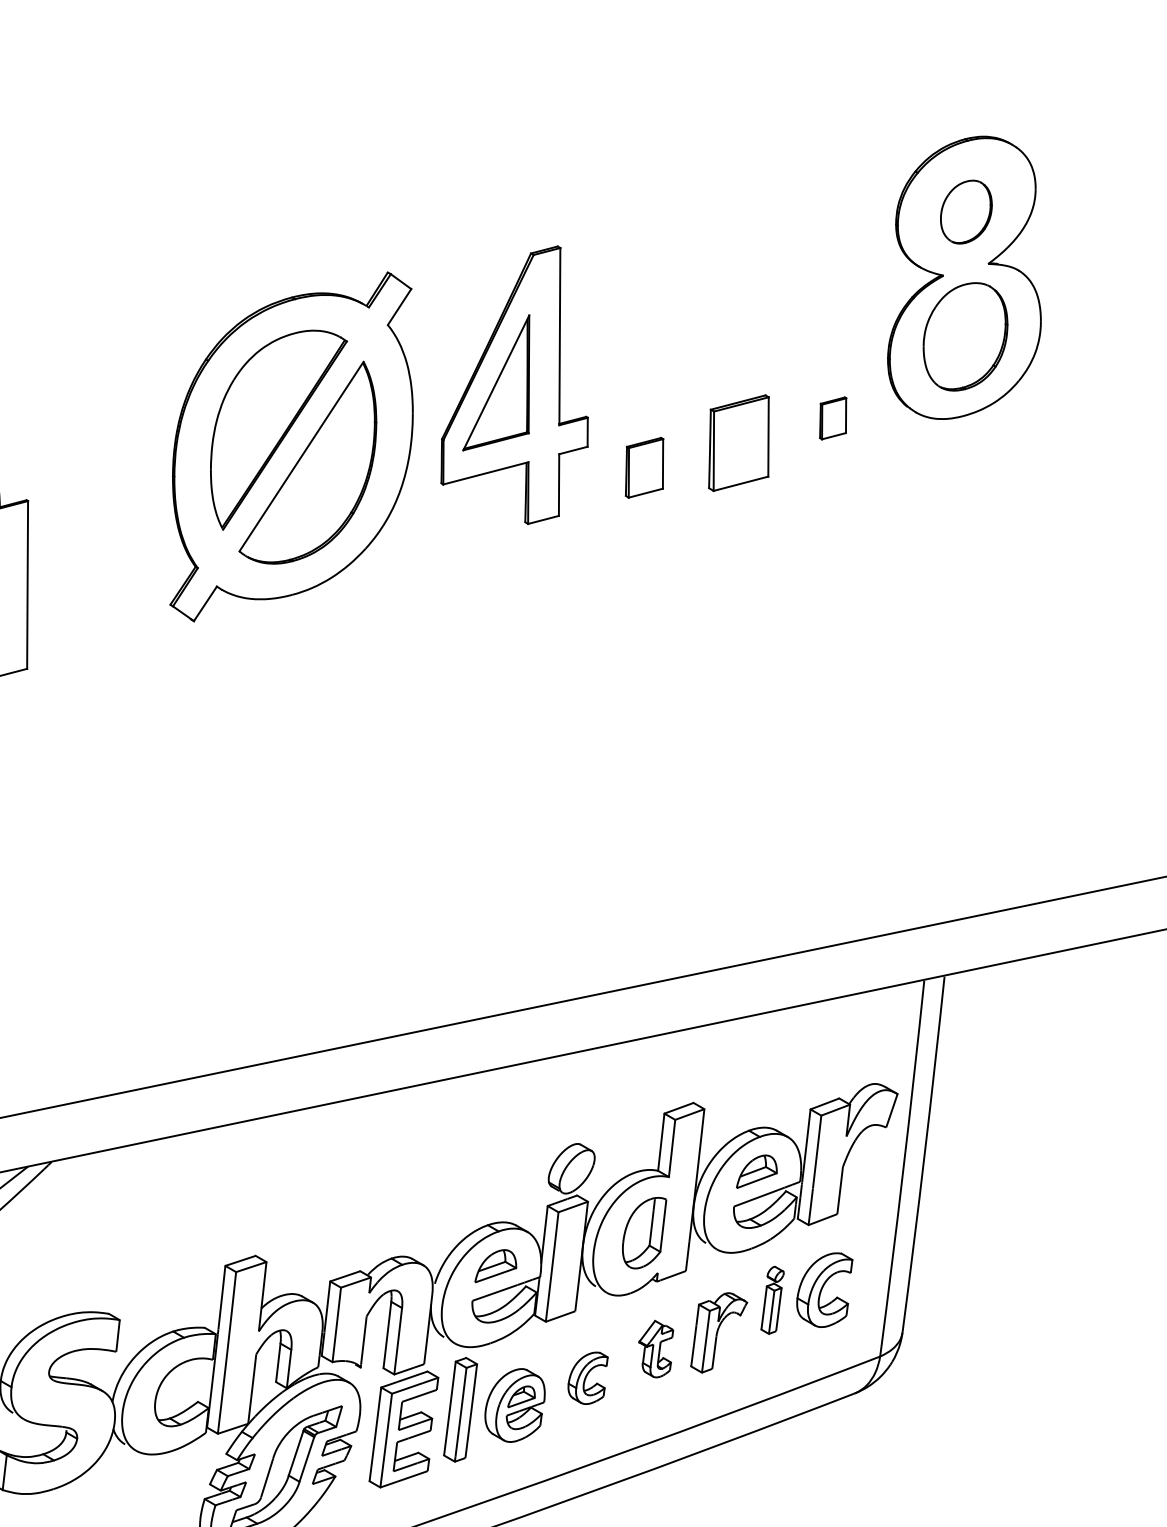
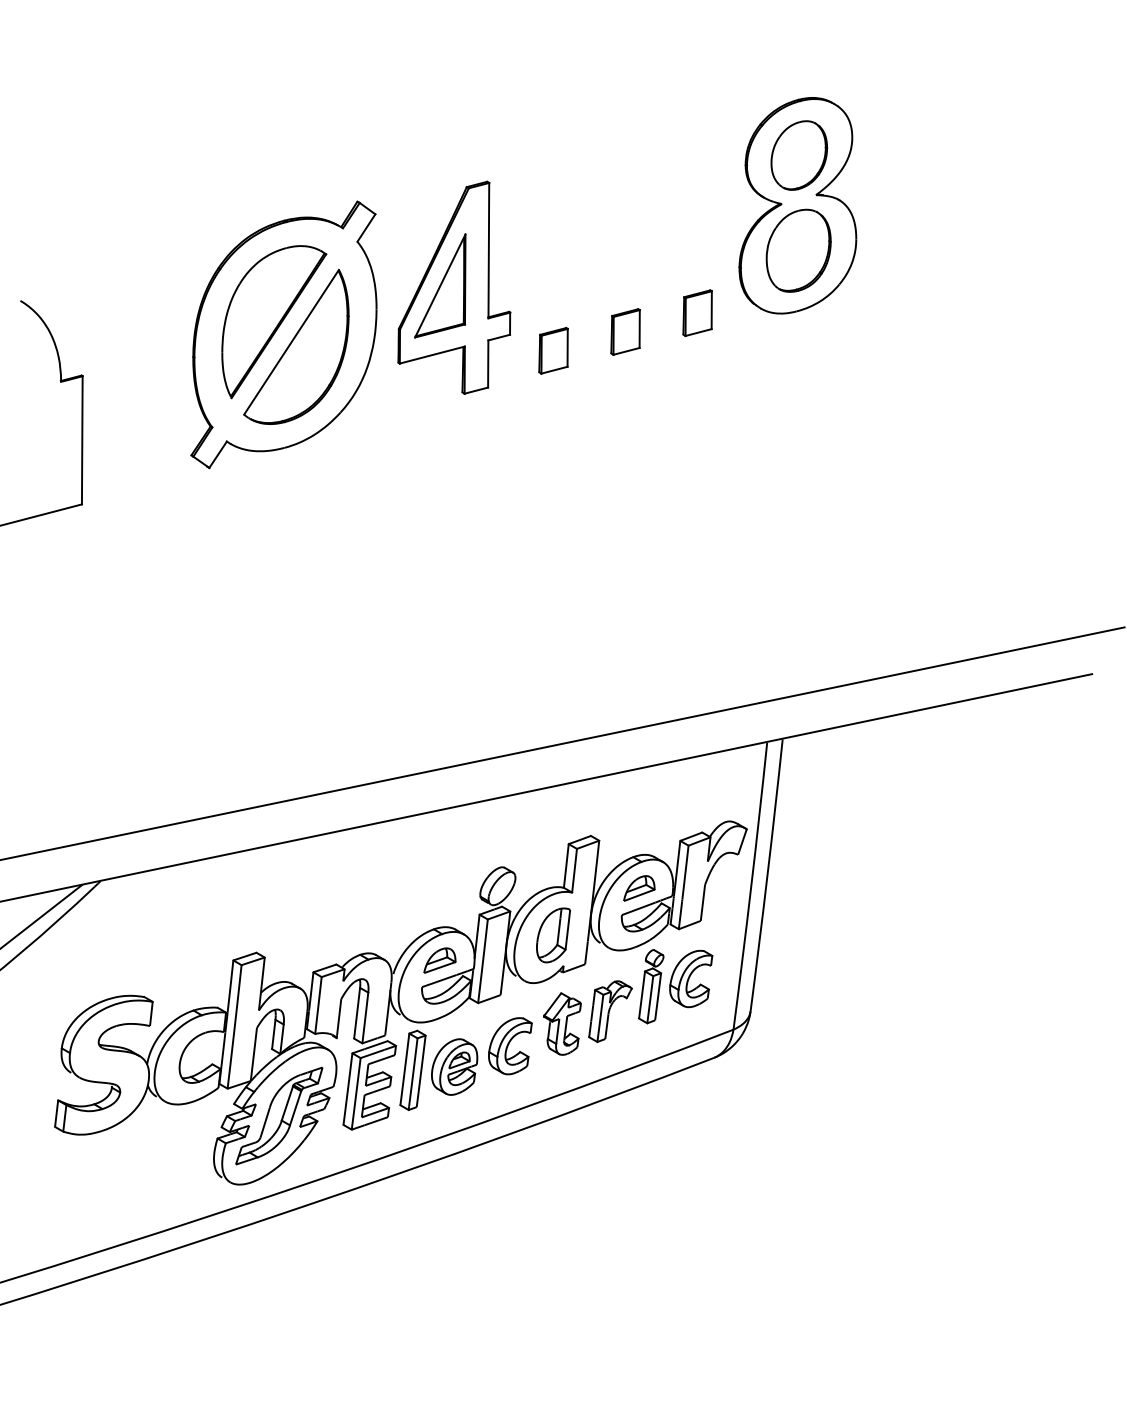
part: (966, 212) -> (799, 155), size x1.43
part: (833, 417) -> (697, 312), size x1.43
part: (738, 442) -> (625, 331), size x0.62
part: (772, 1300) -> (651, 986), size x1.43
part: (656, 1348) -> (562, 1023), size x1.43
part: (588, 1378) -> (510, 1046), size x1.43

